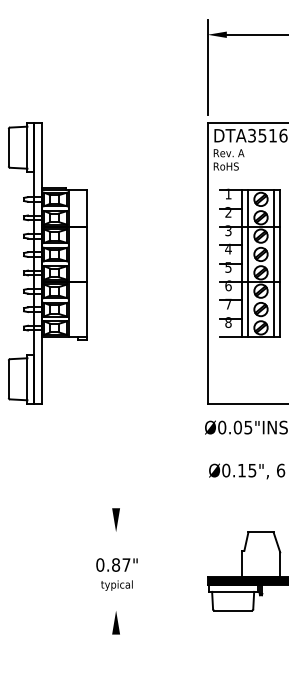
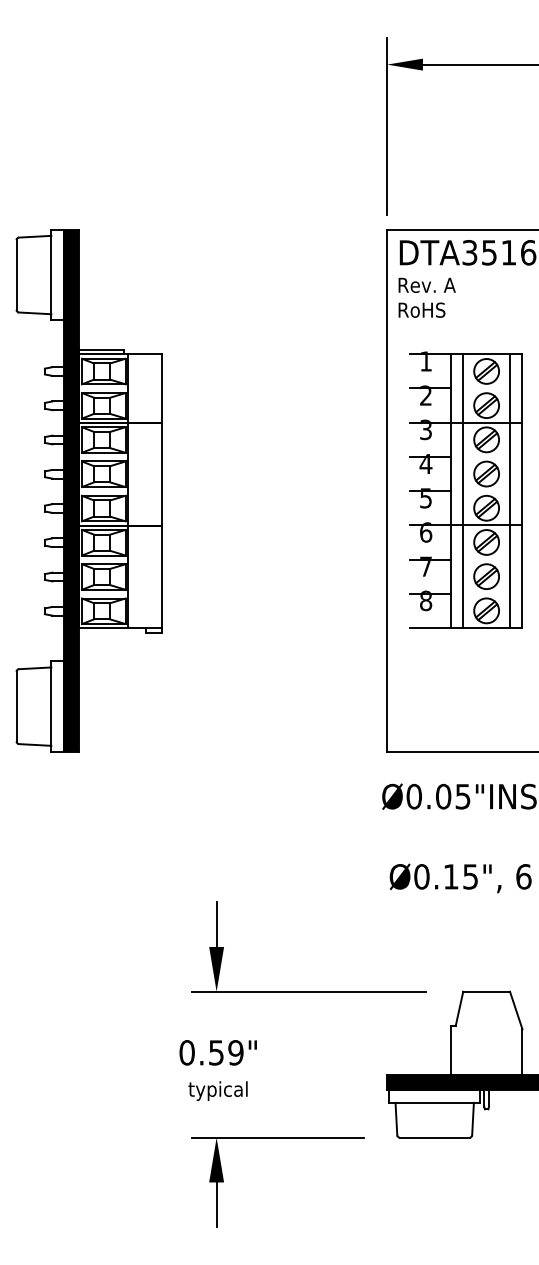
fill: (38, 263) -> (71, 490), added
line: (116, 496) -> (217, 925), added
line: (165, 532) -> (308, 992), added
text: (121, 564) -> (226, 1051), 0.87" -> 0.59"
line: (148, 610) -> (276, 1137), added
line: (116, 646) -> (217, 1204), added

